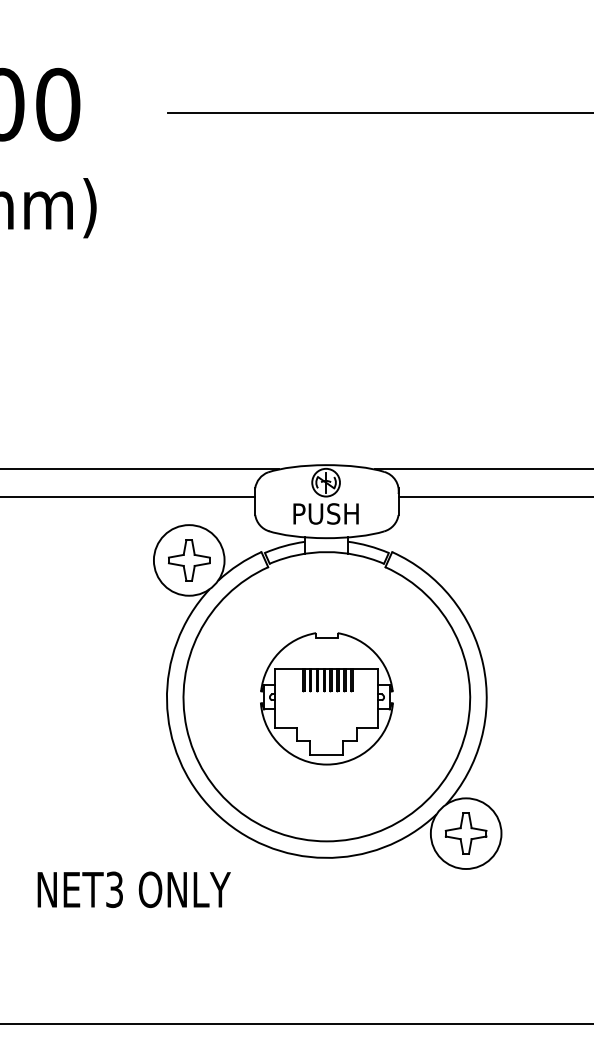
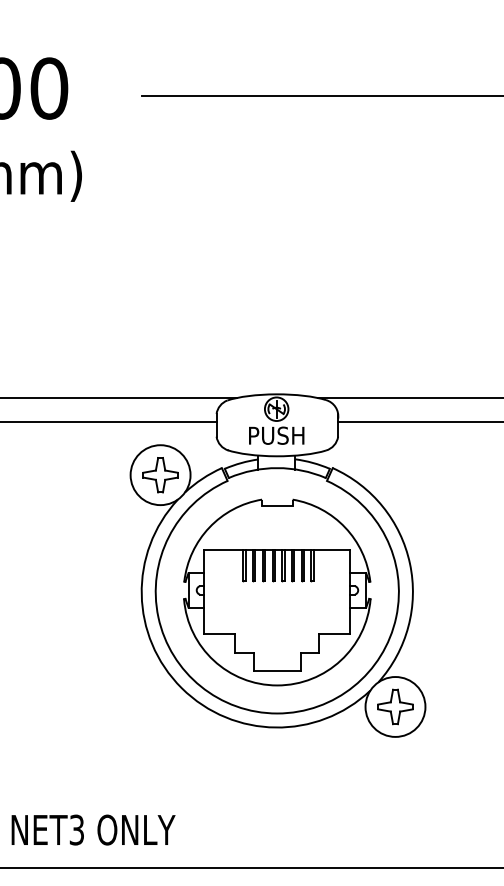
part: (326, 698) -> (277, 592), size x1.67
text: (133, 889) -> (92, 829), moved

